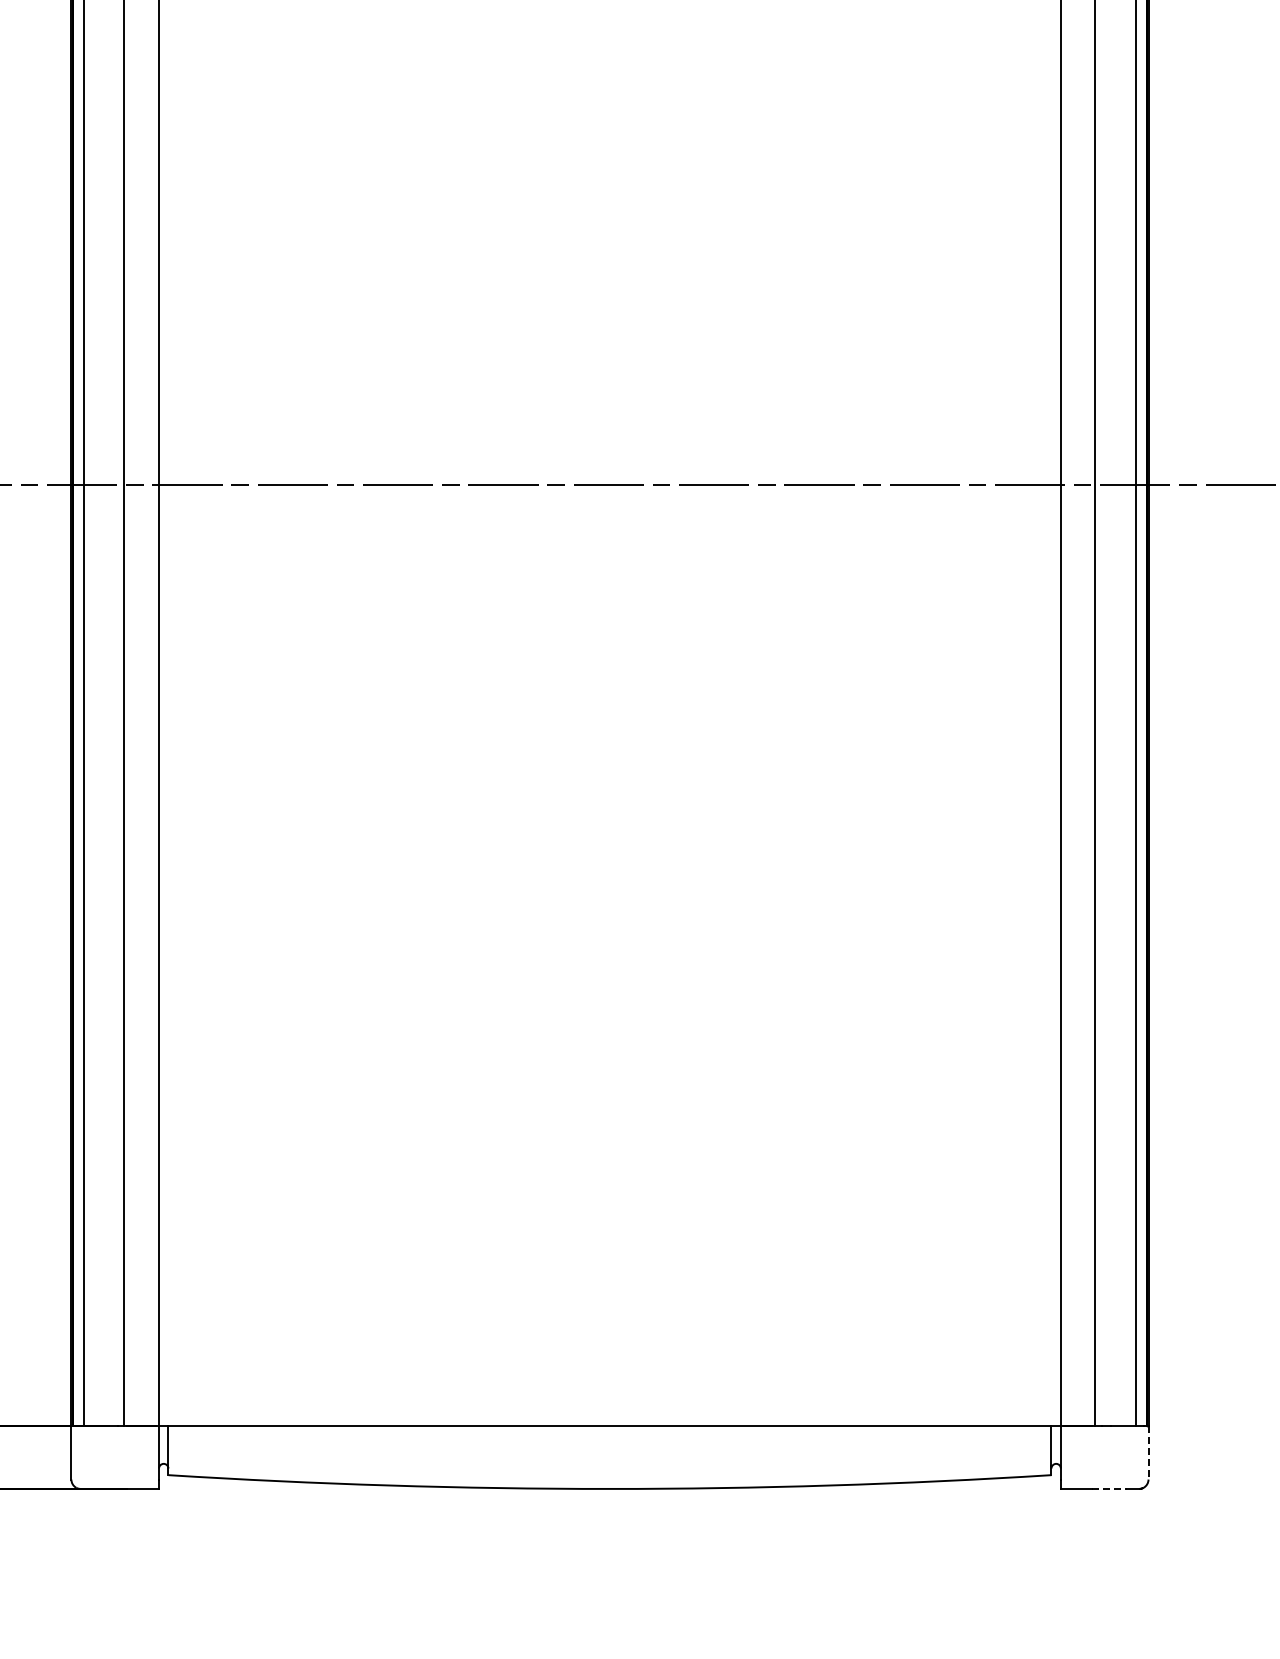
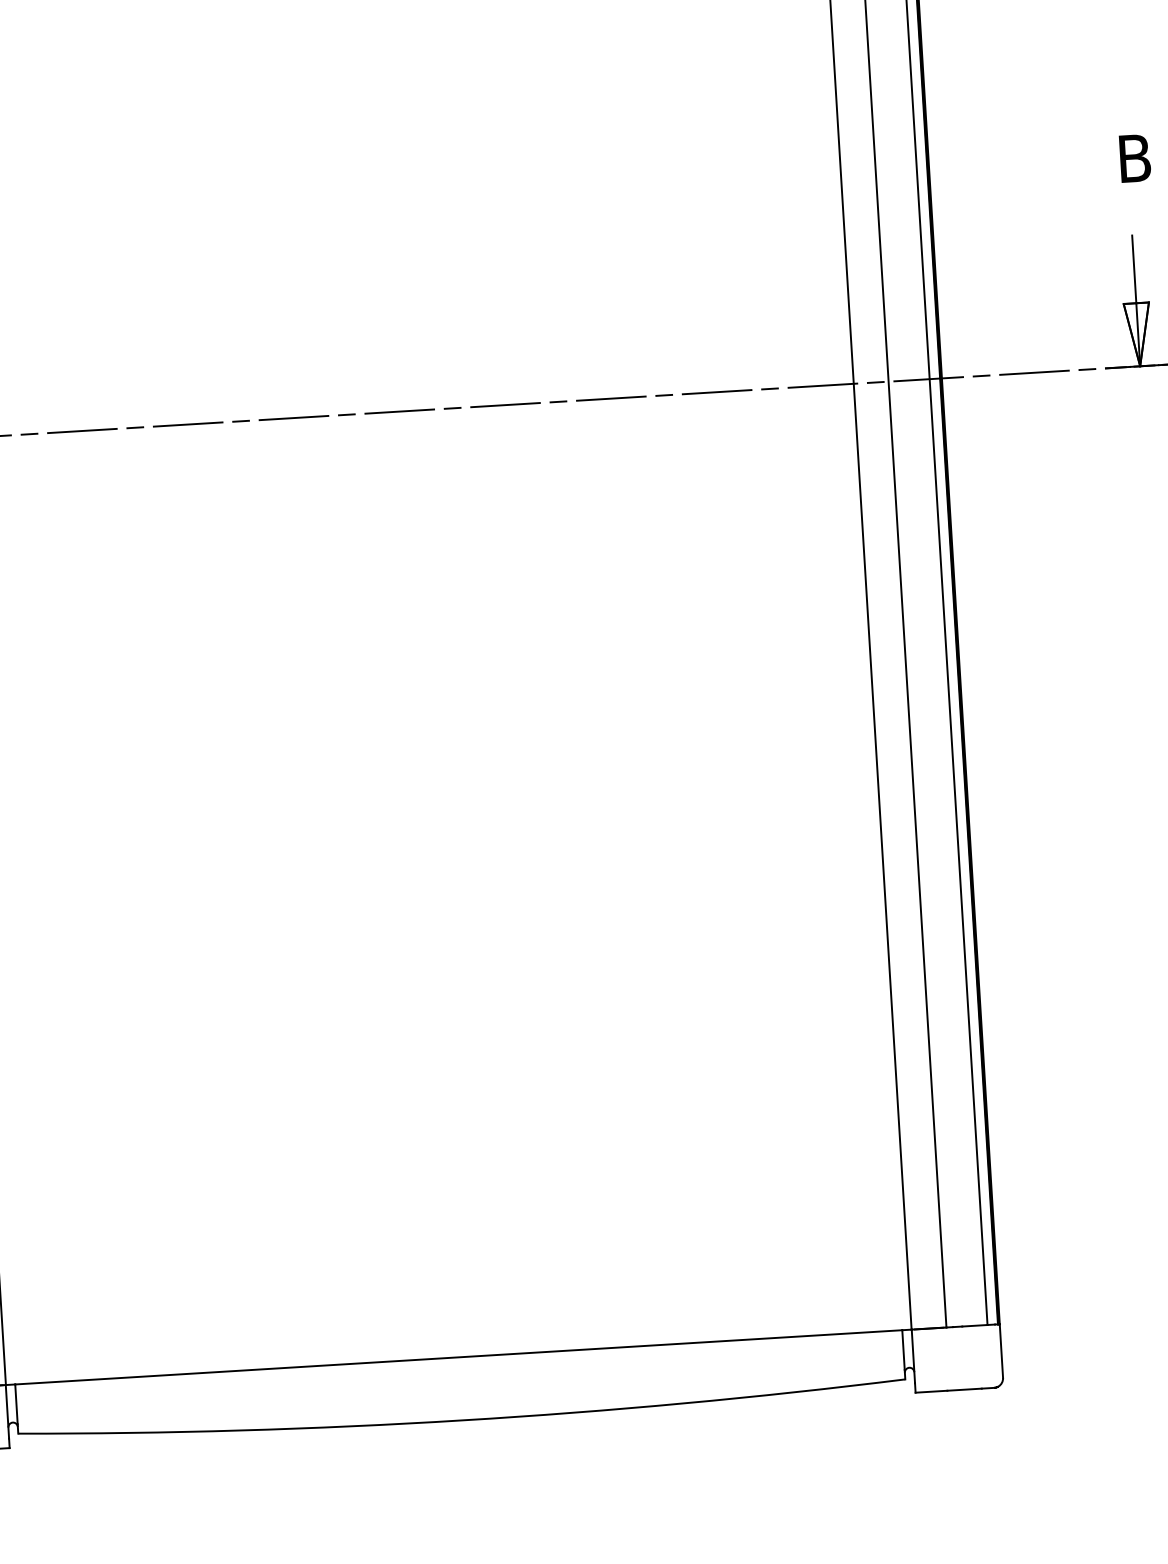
line: (1148, 1452) -> (1001, 1350), dashed -> solid
line: (1110, 1488) -> (965, 1389), dashed -> solid

